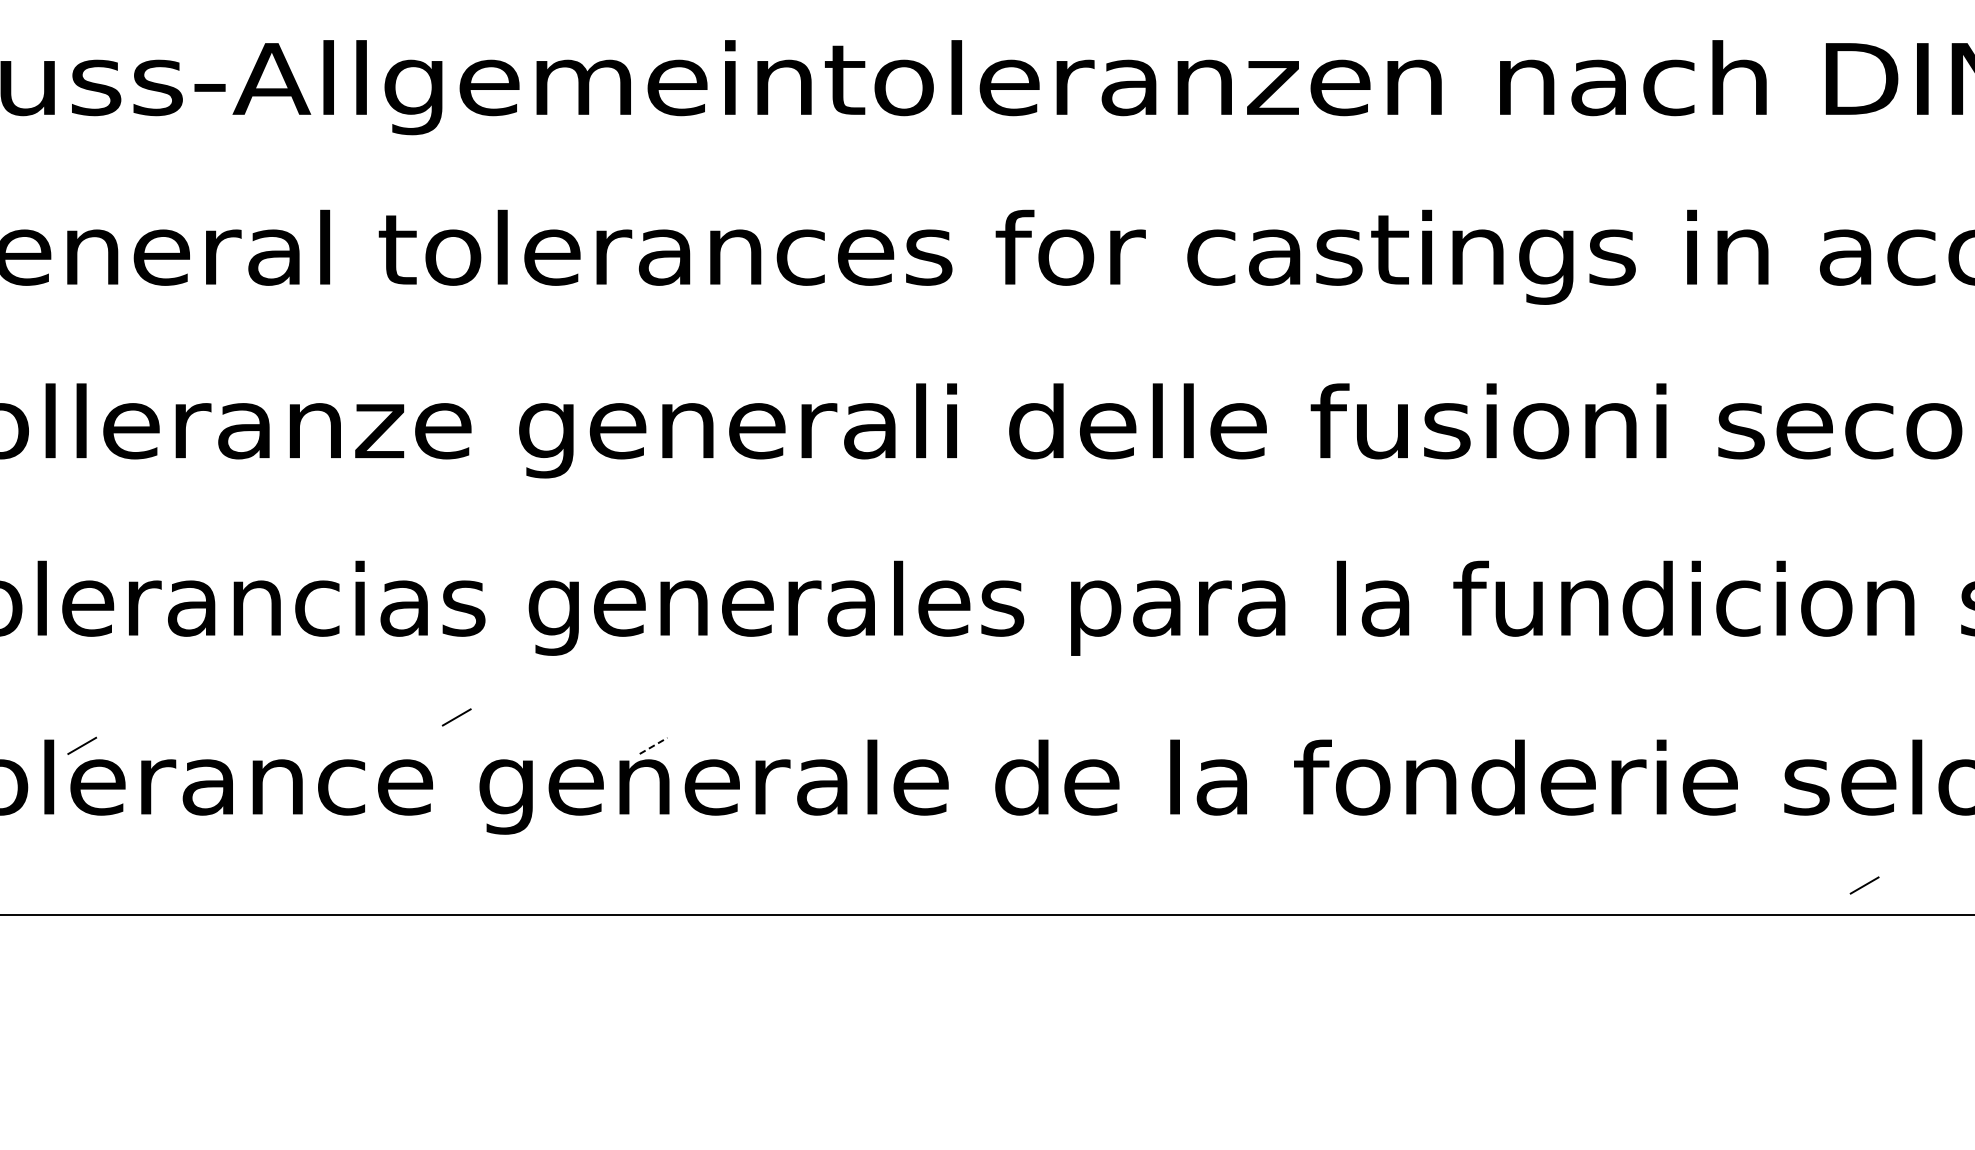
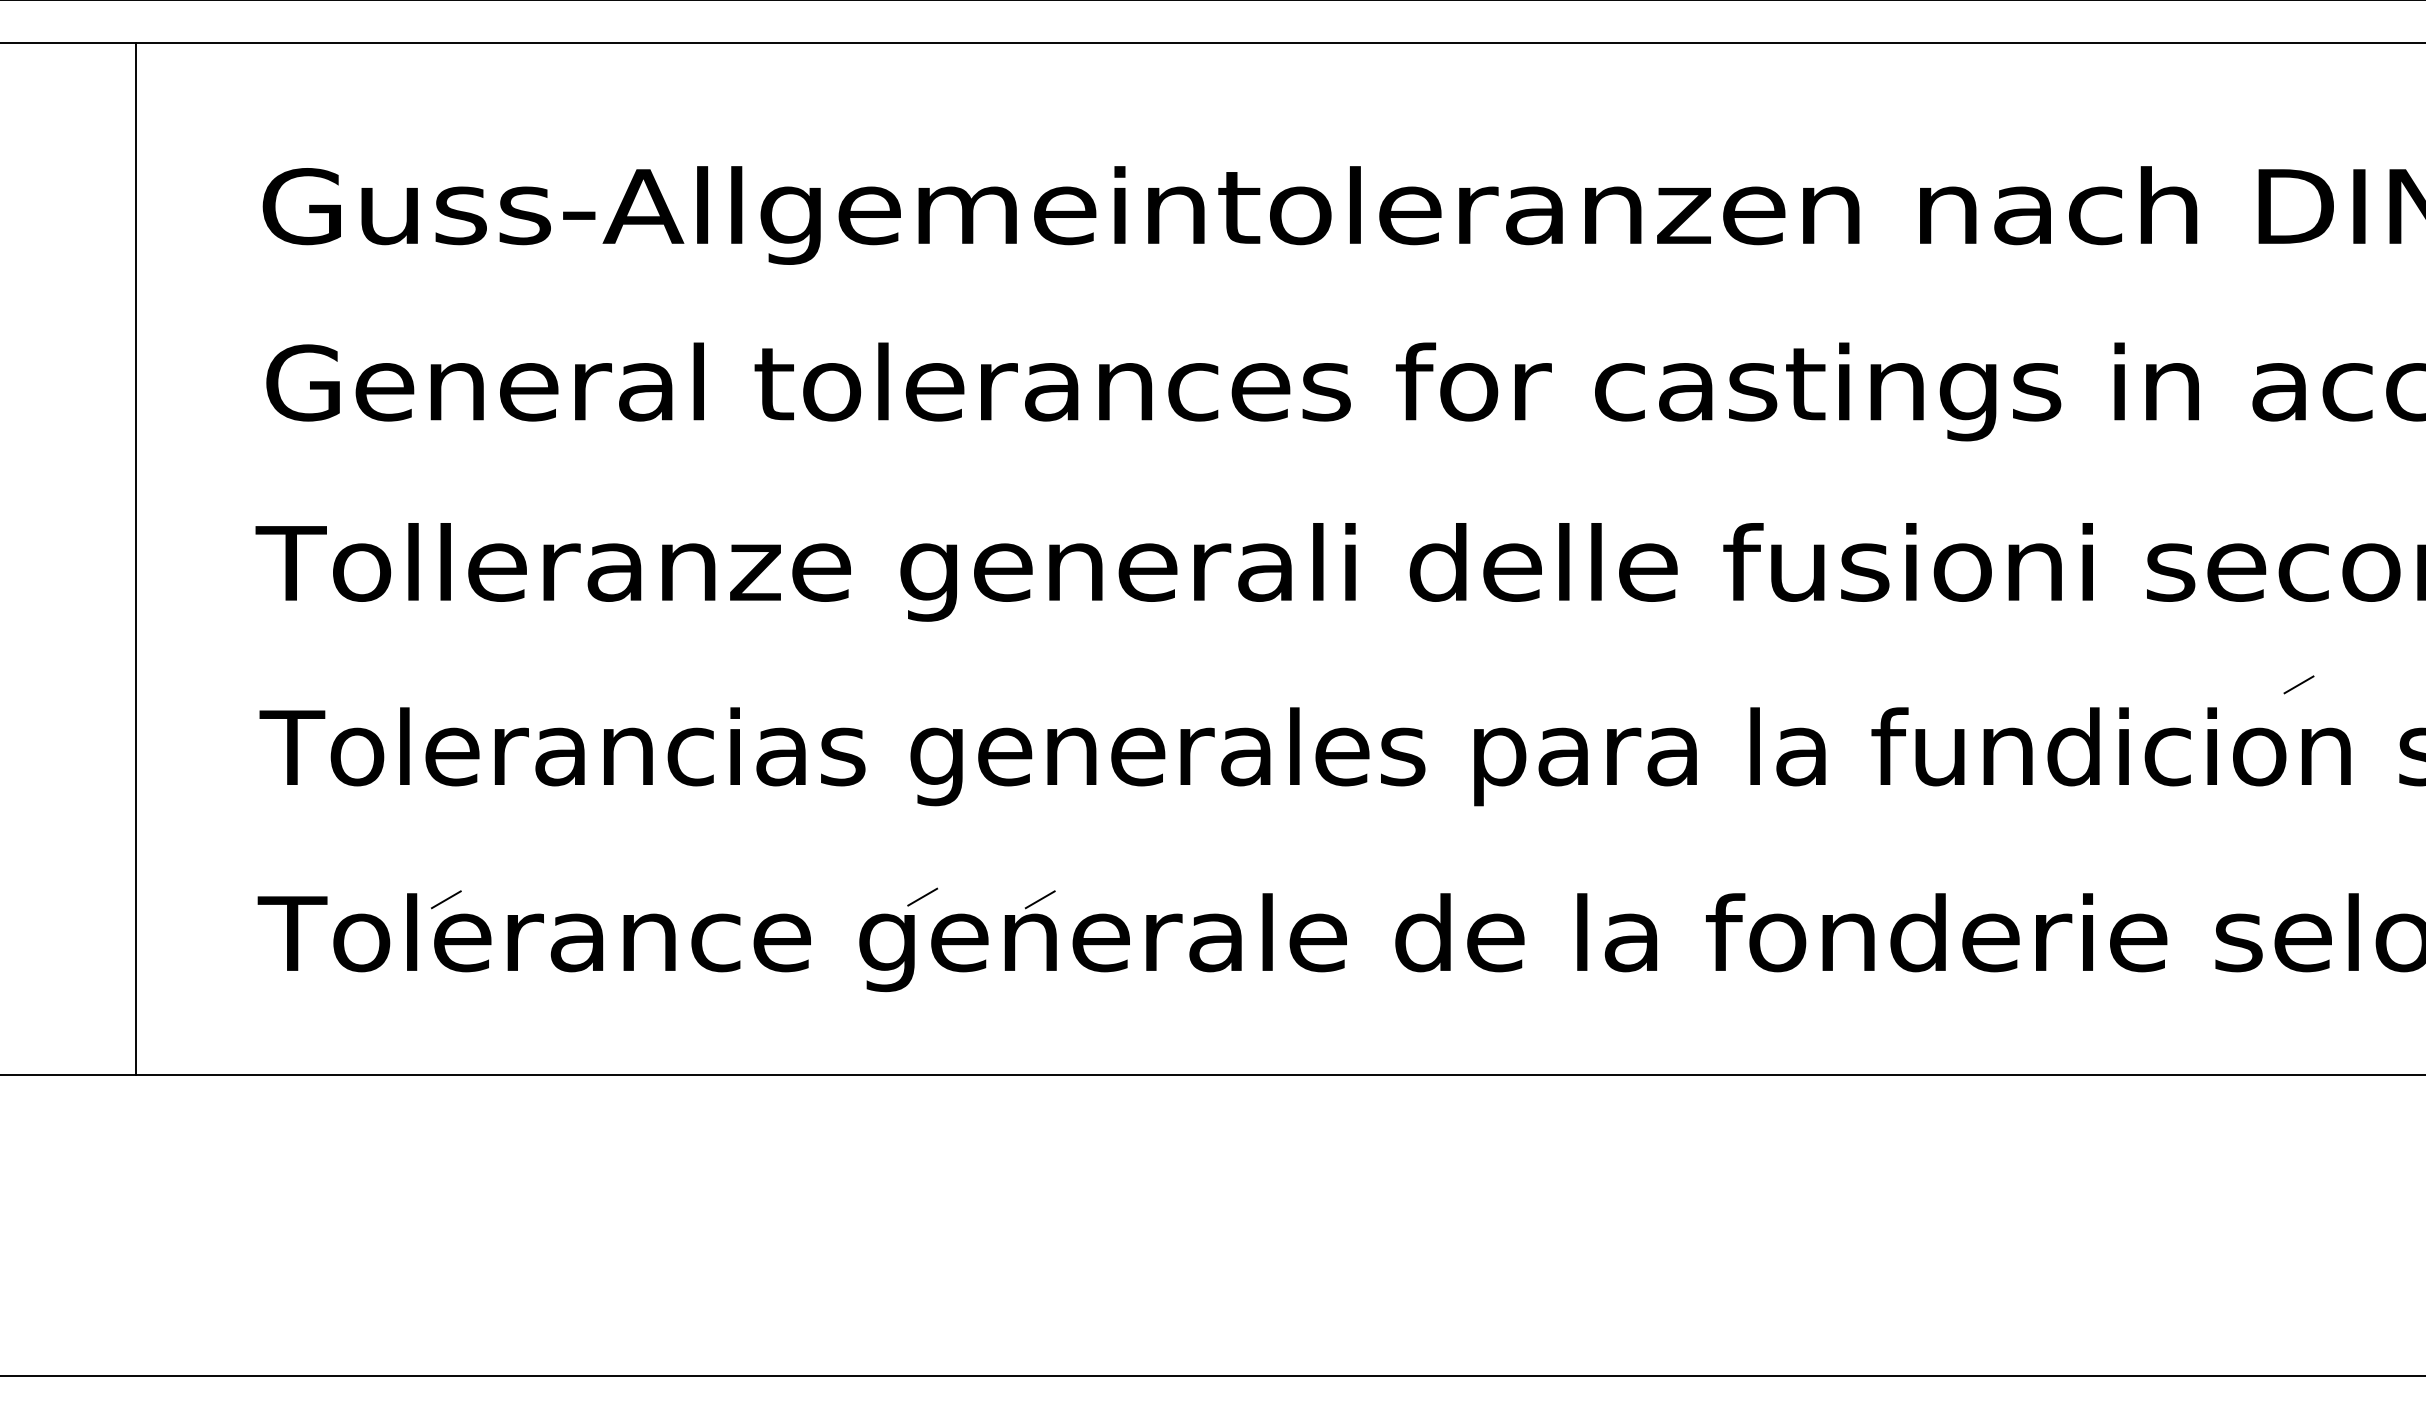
line: (456, 716) -> (922, 896), moved
line: (653, 745) -> (1040, 899), dashed -> solid
line: (1864, 885) -> (2298, 684), moved

